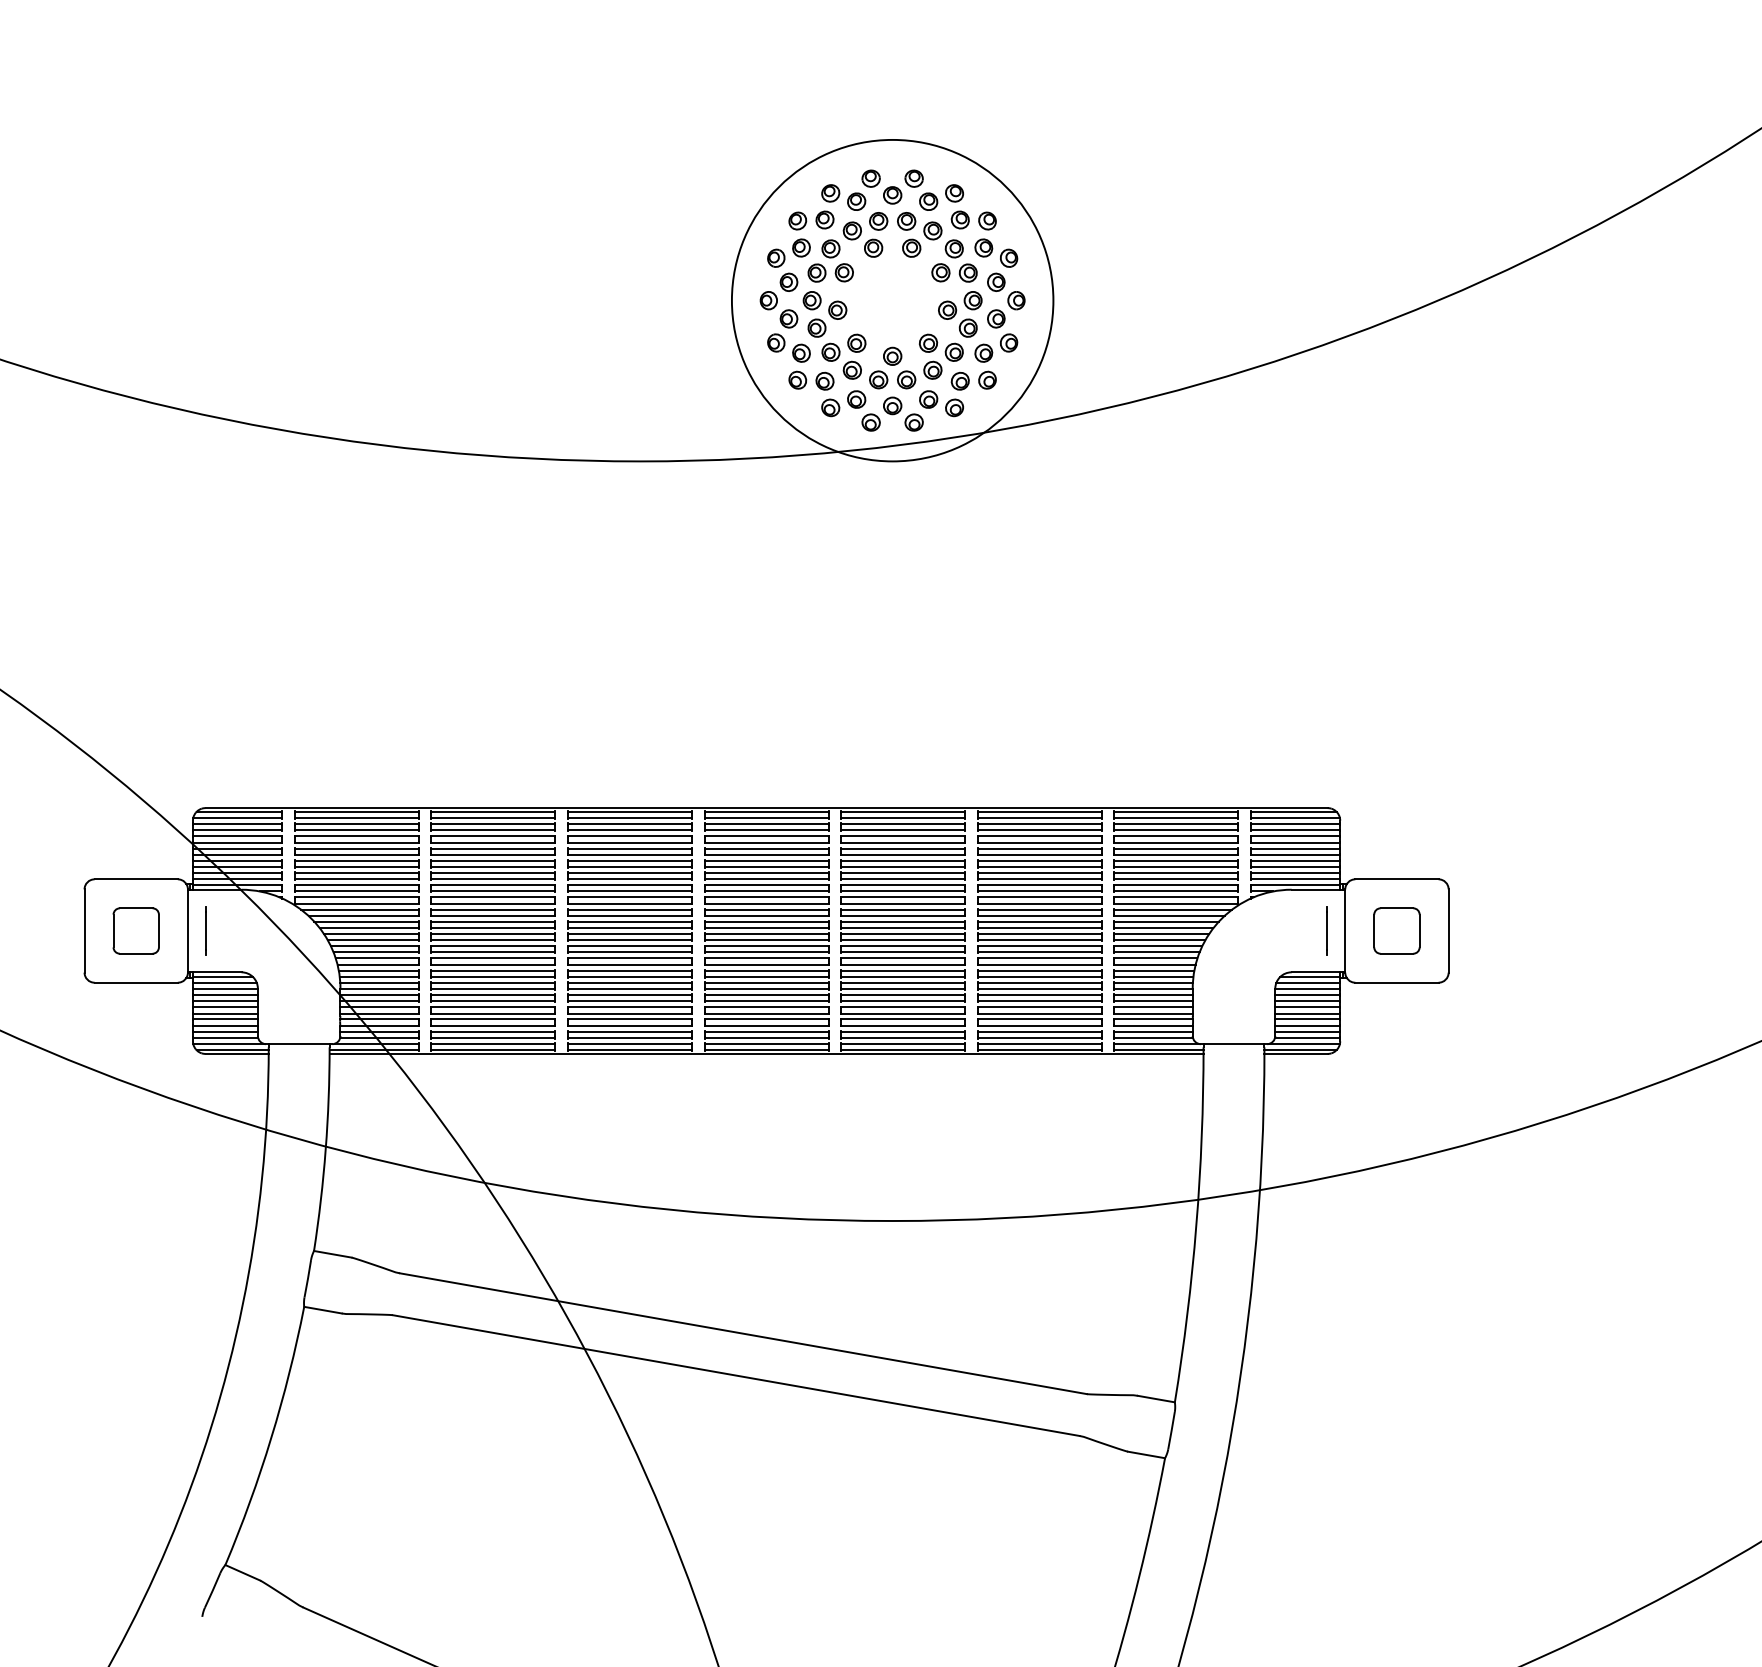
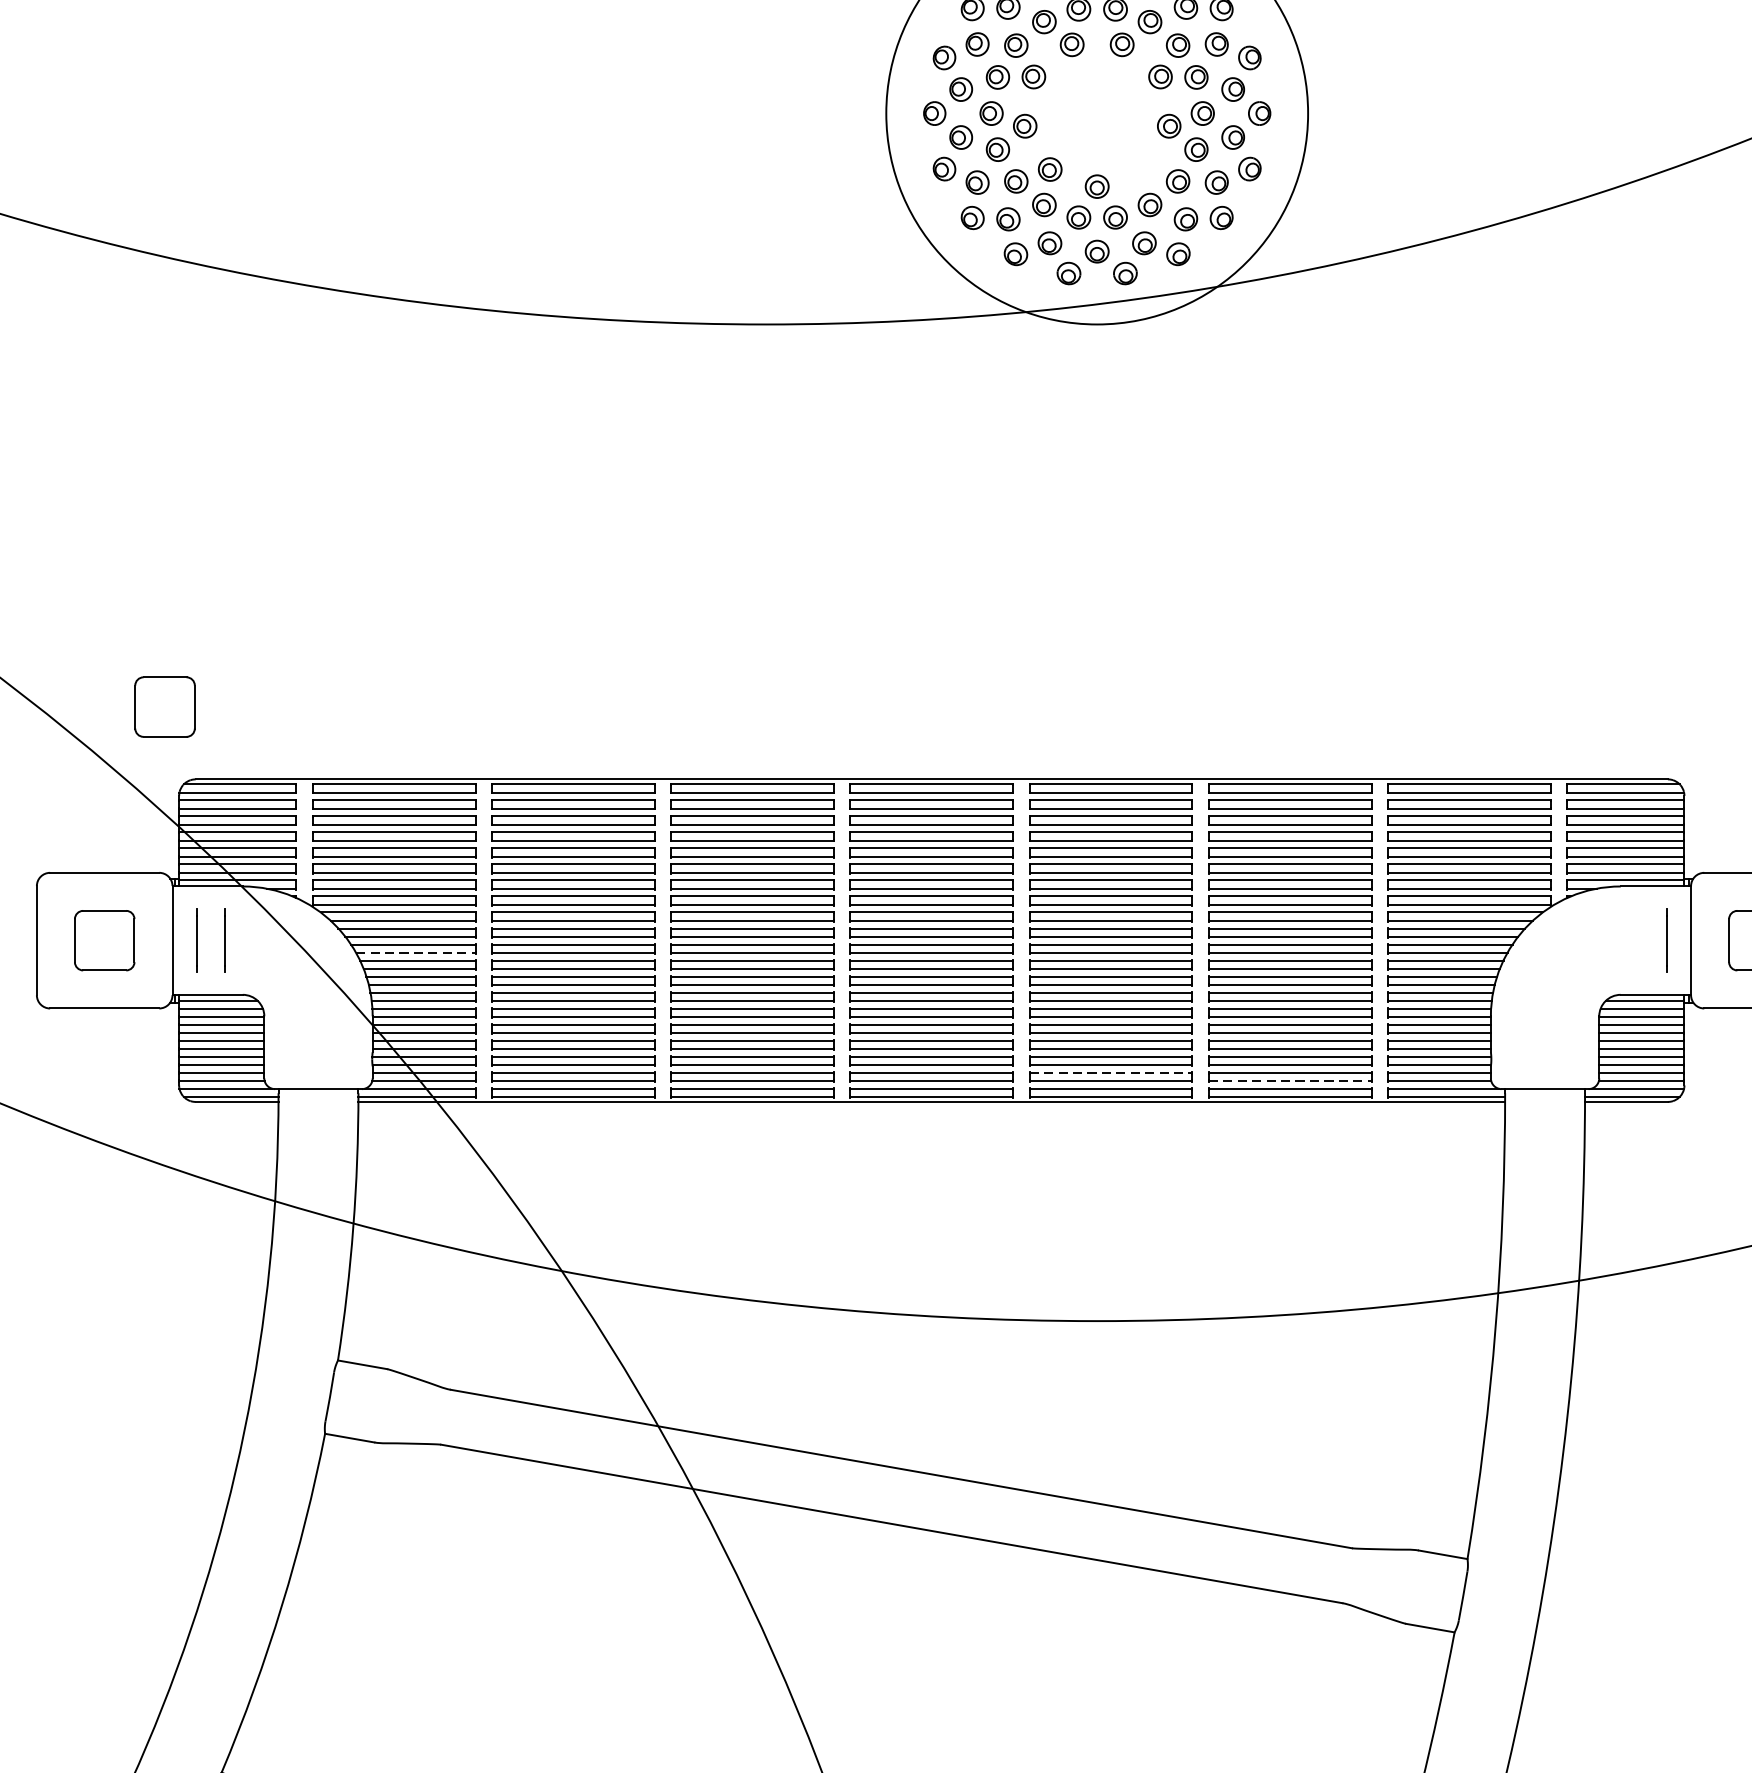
part: (928, 342) -> (1144, 168), removed
part: (181, 752) -> (164, 706), added
line: (227, 930) -> (224, 939), added
line: (373, 940) -> (416, 953), solid -> dashed
line: (903, 1031) -> (1111, 1072), solid -> dashed
line: (1039, 1037) -> (1289, 1080), solid -> dashed

